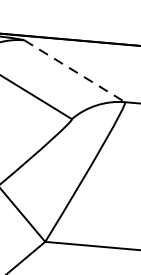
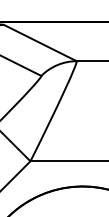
line: (74, 71) -> (40, 43), dashed -> solid

